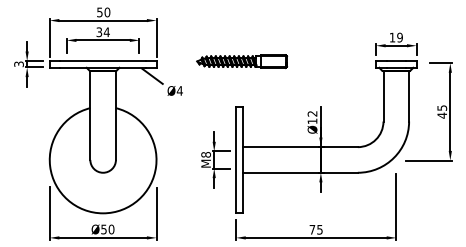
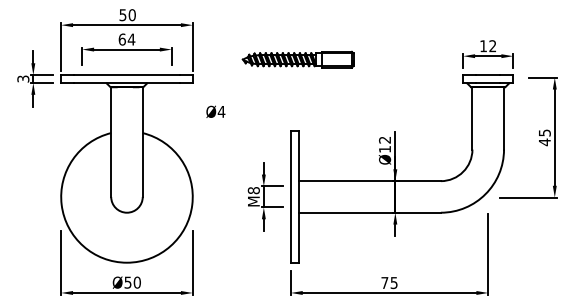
text: (98, 32) -> (121, 39), 34 -> 64
text: (399, 37) -> (492, 46), 19 -> 12
part: (241, 61) -> (297, 59), moved
line: (152, 76) -> (187, 93), removed

